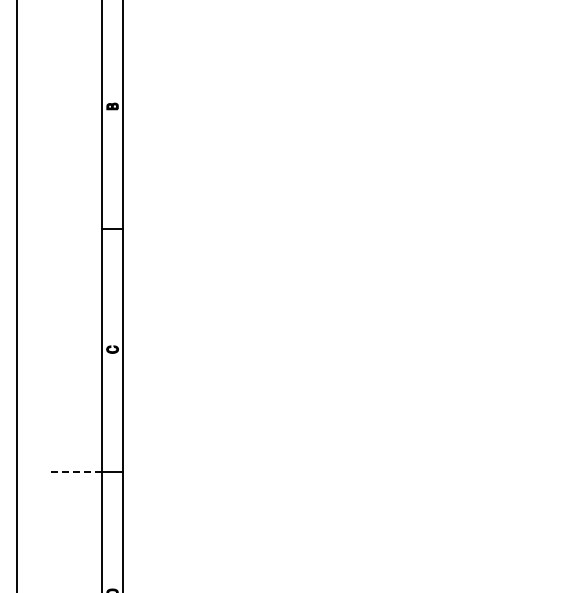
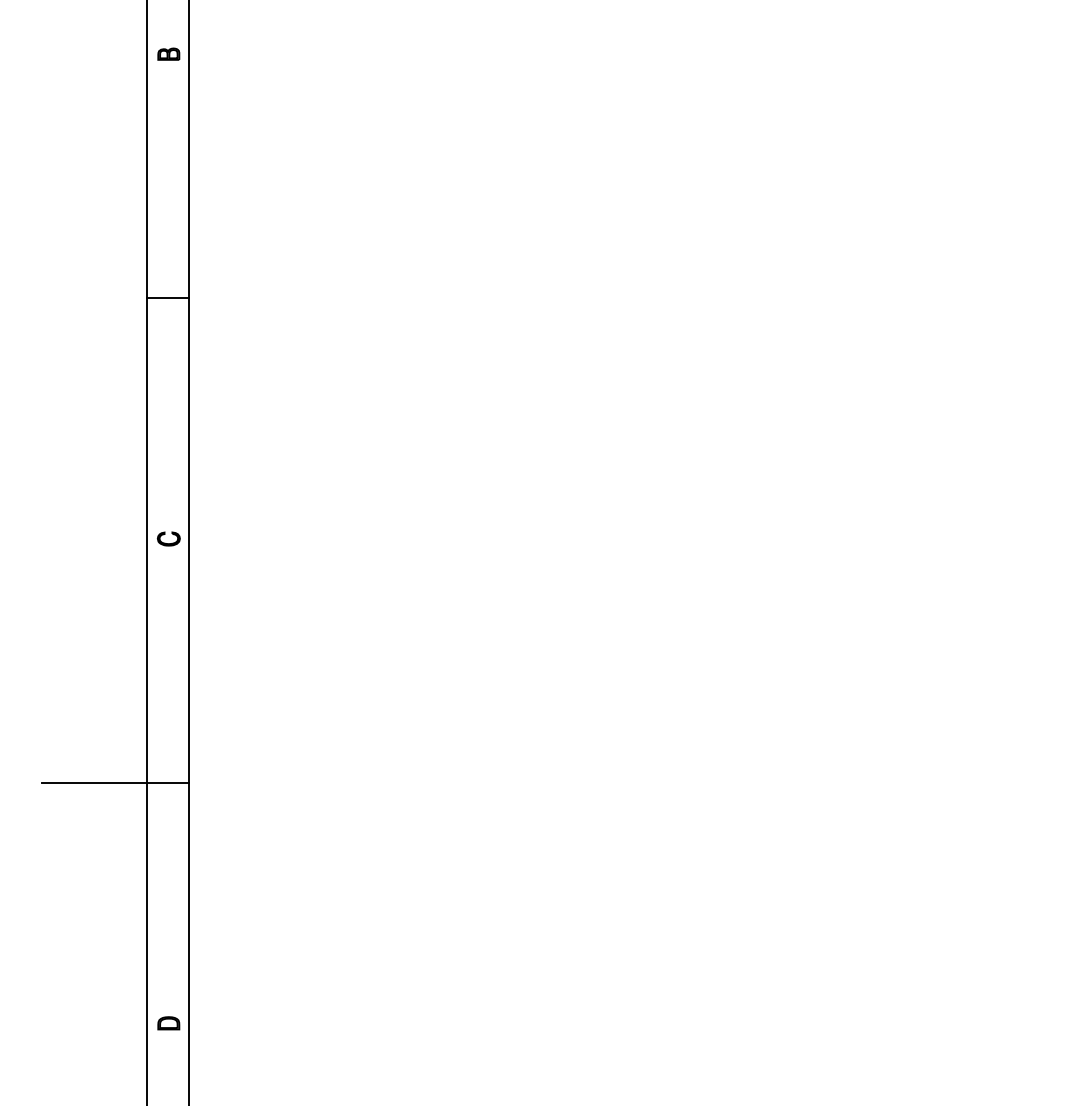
line: (74, 472) -> (92, 783), dashed -> solid

